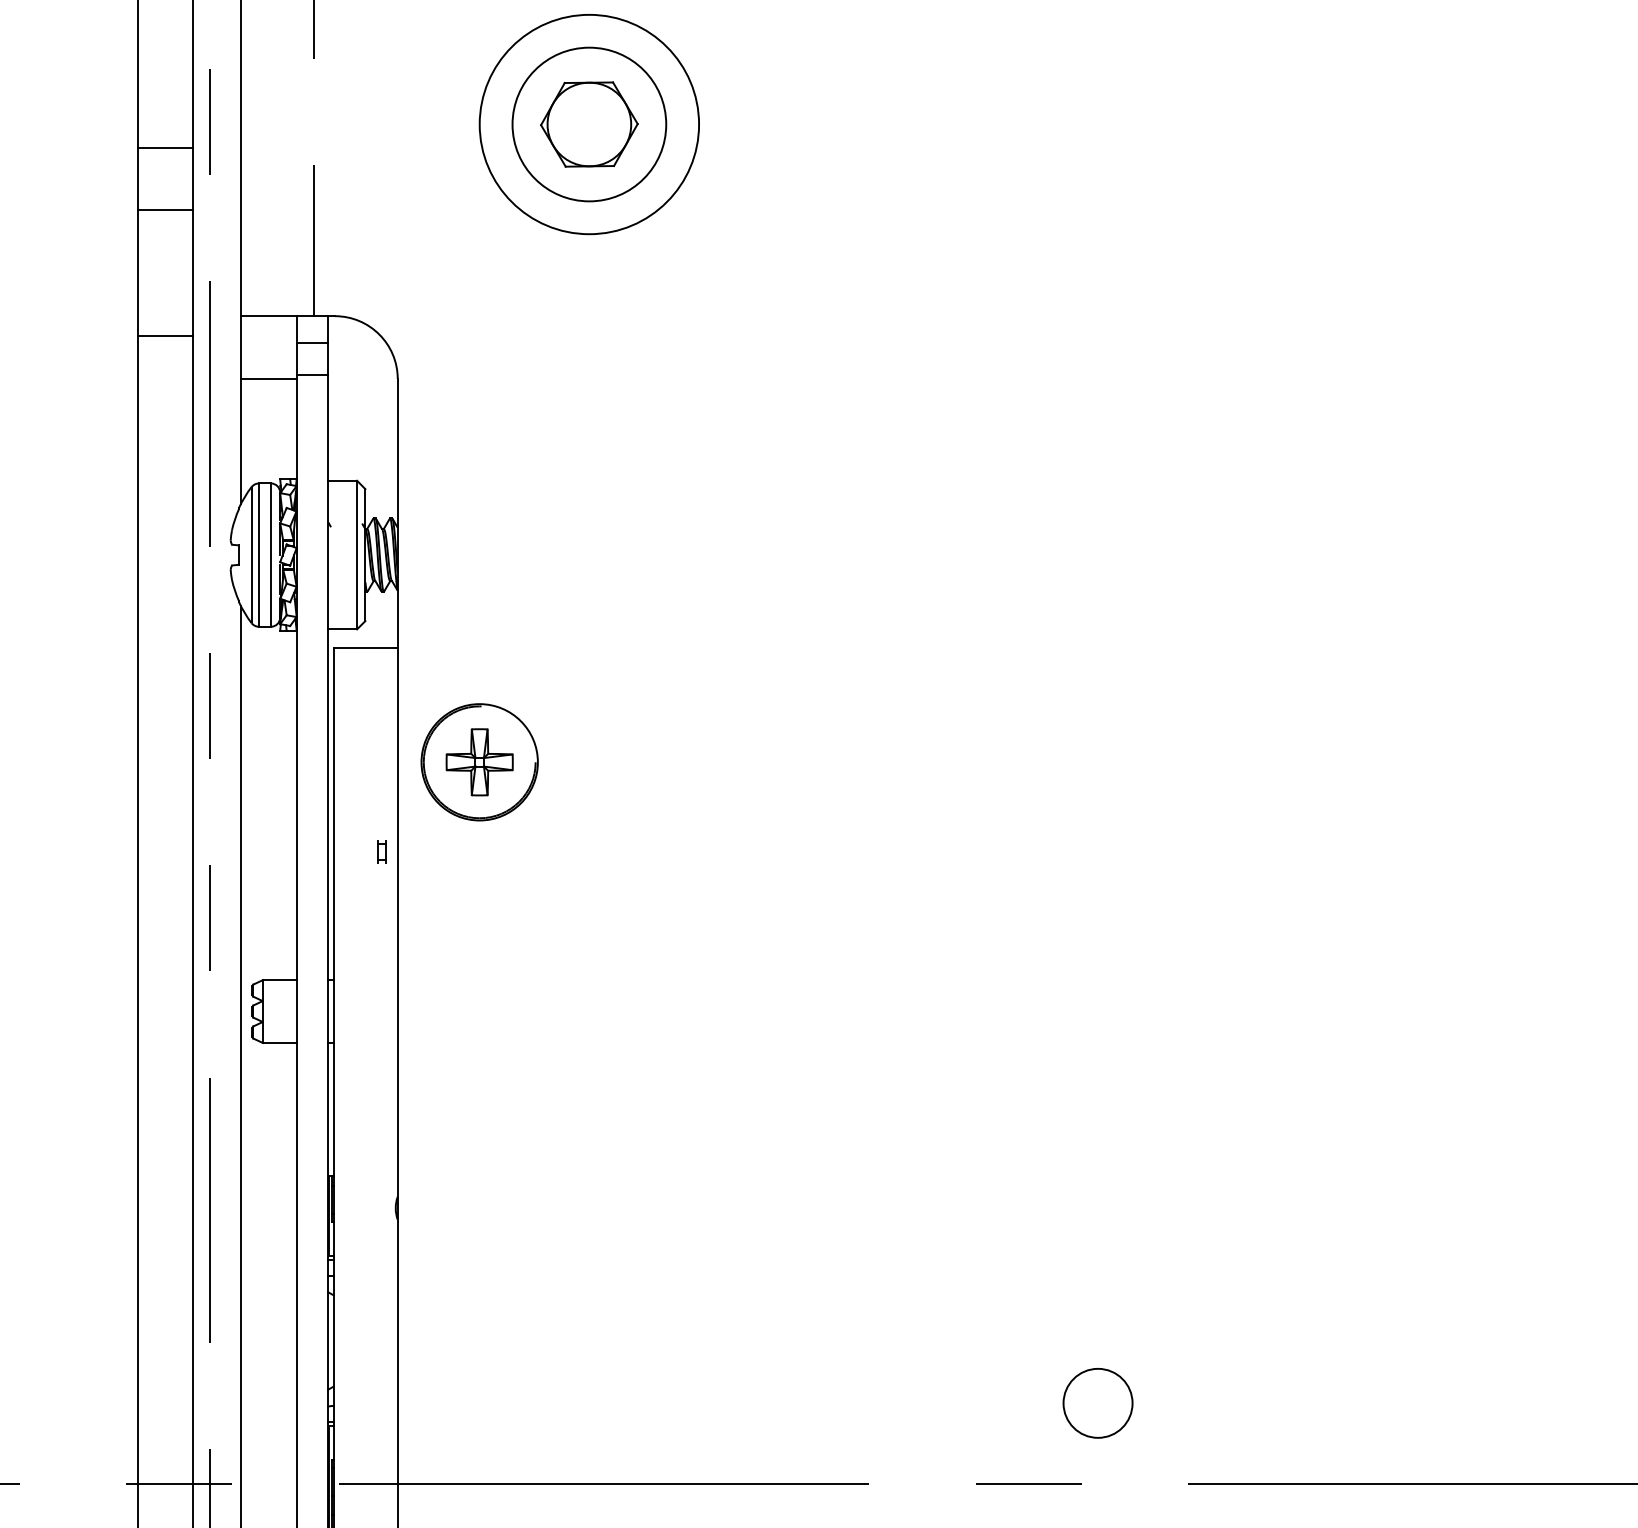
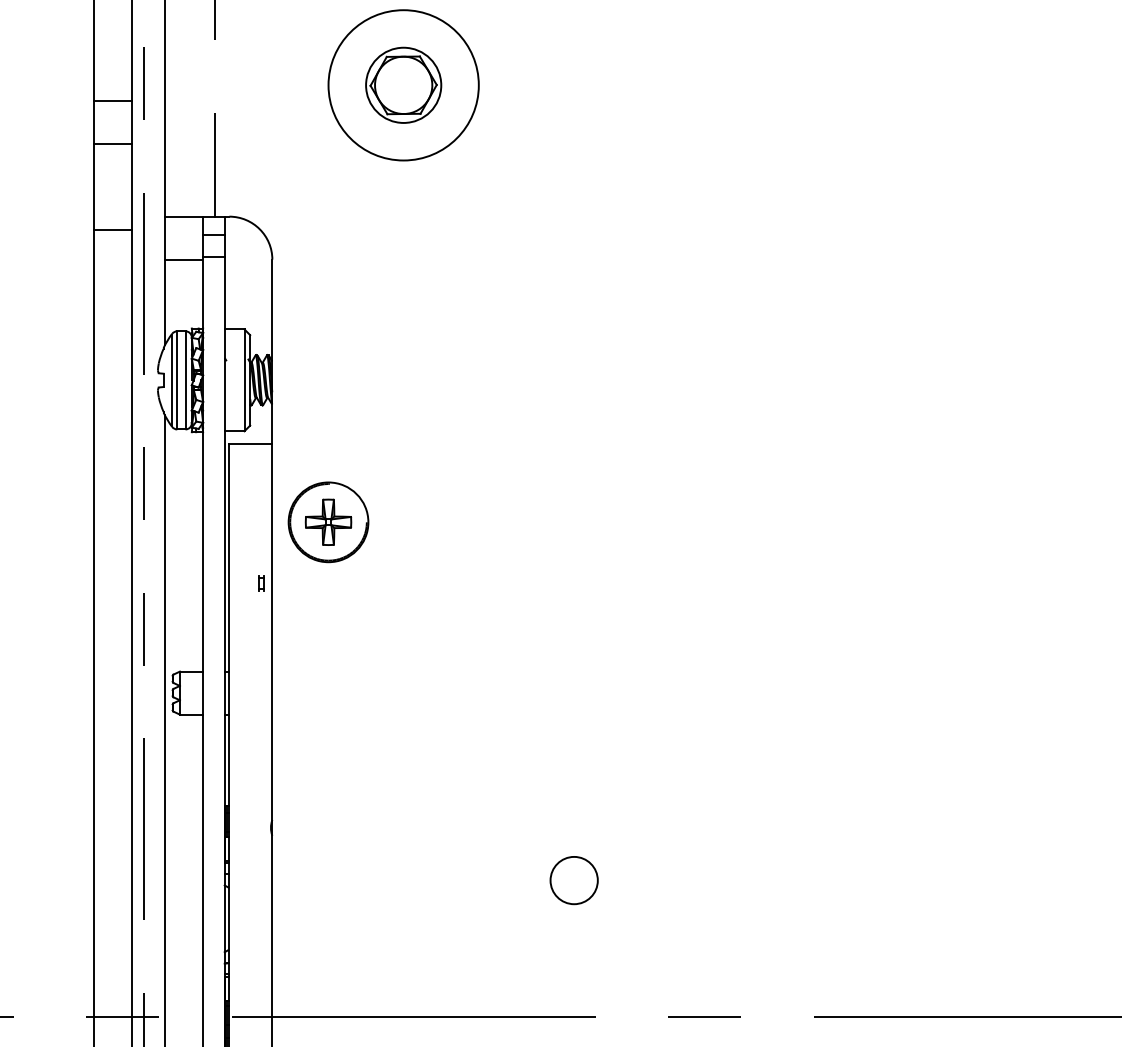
circle: (589, 123) -> (403, 84), size x0.71
circle: (1097, 1403) -> (573, 880), moved

